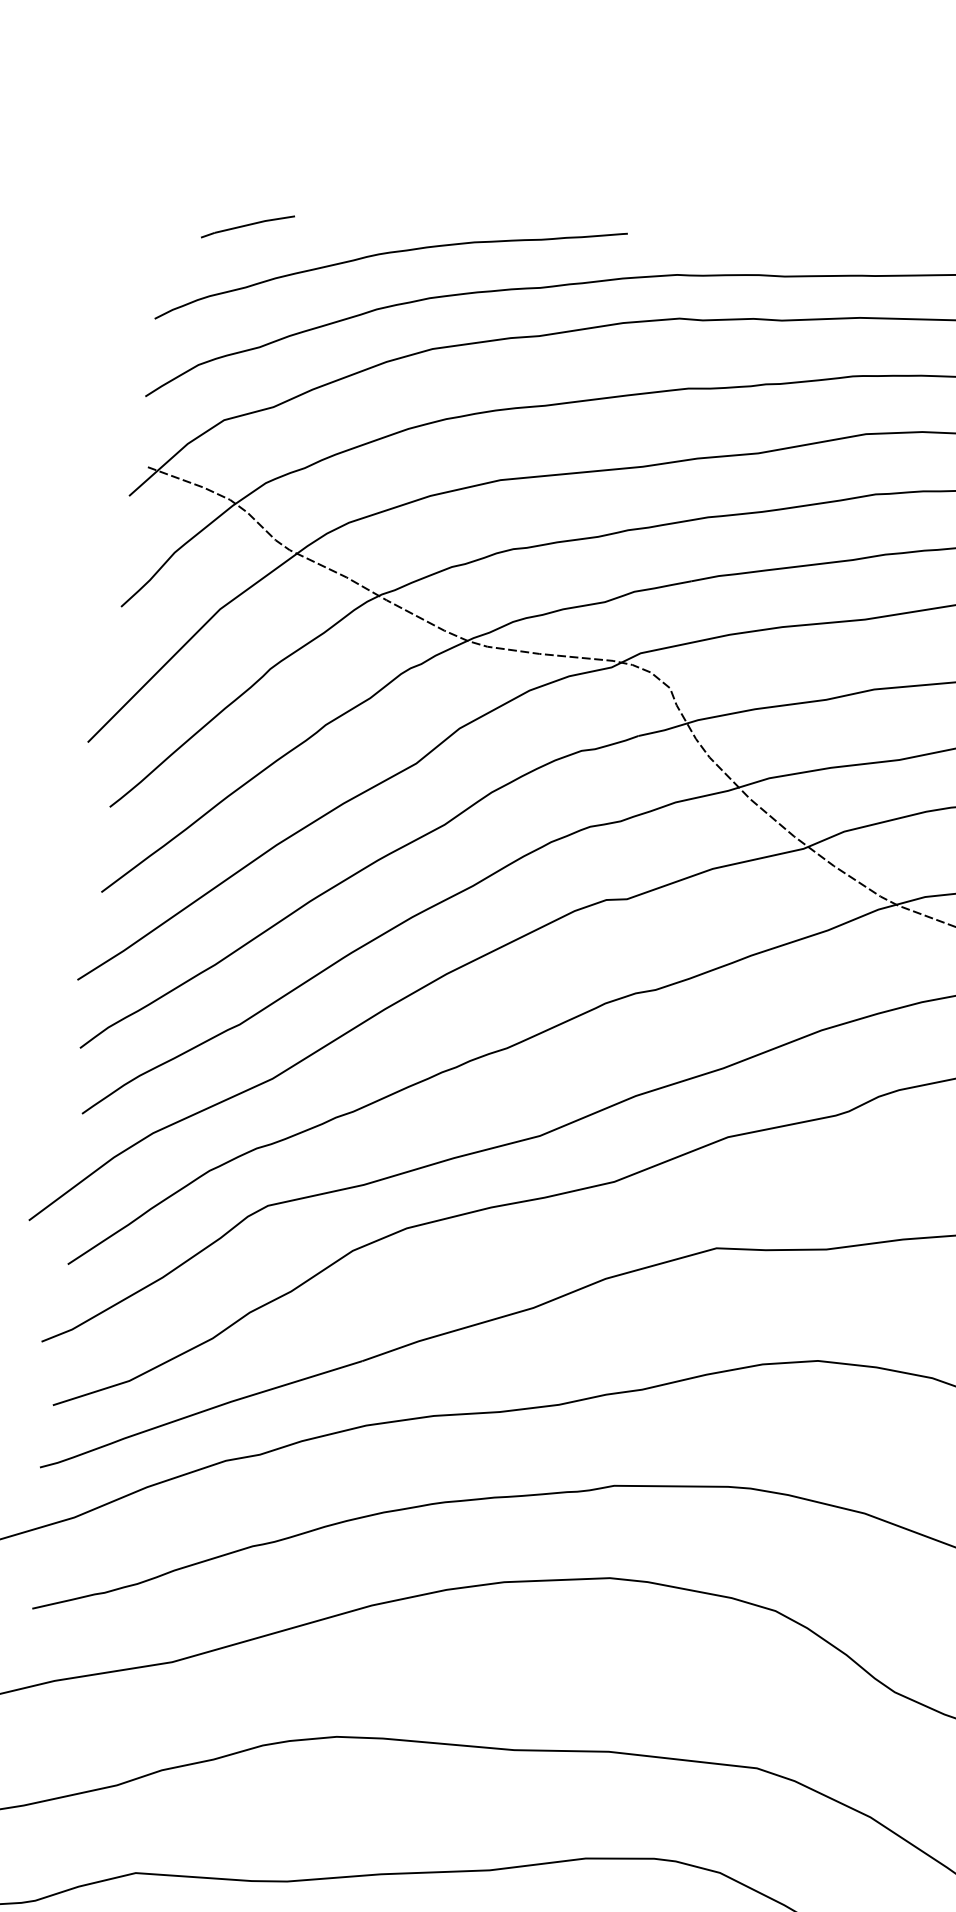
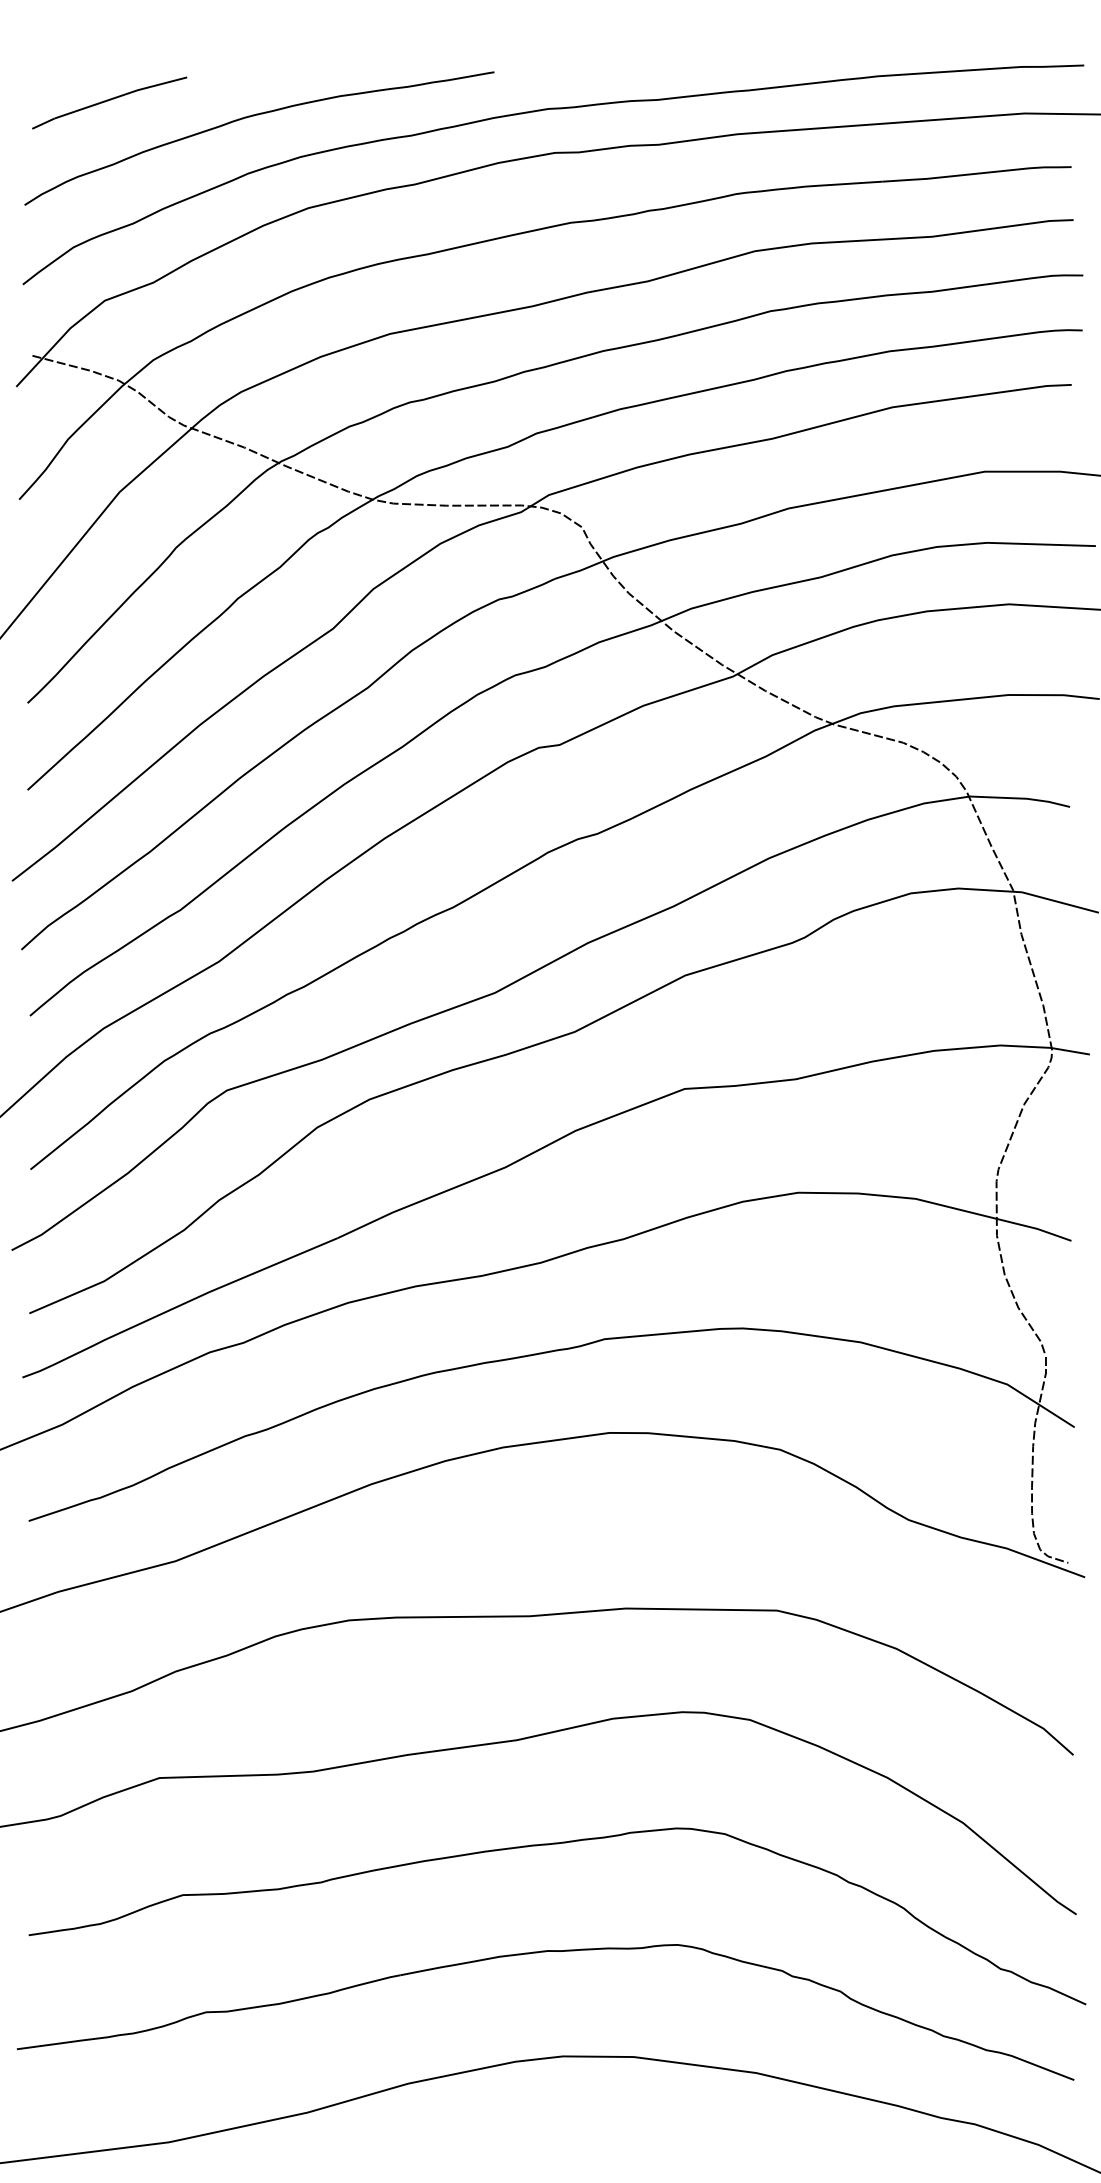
part: (247, 226) -> (109, 102), size x1.67

